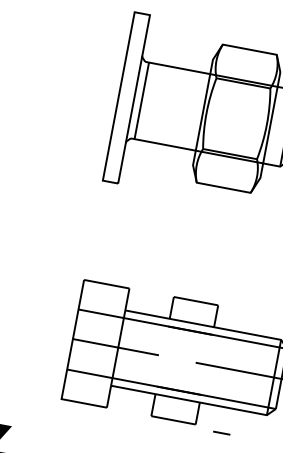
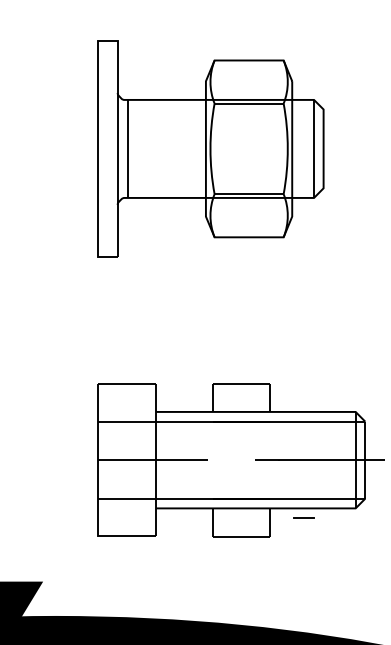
line: (221, 432) -> (303, 517), moved

